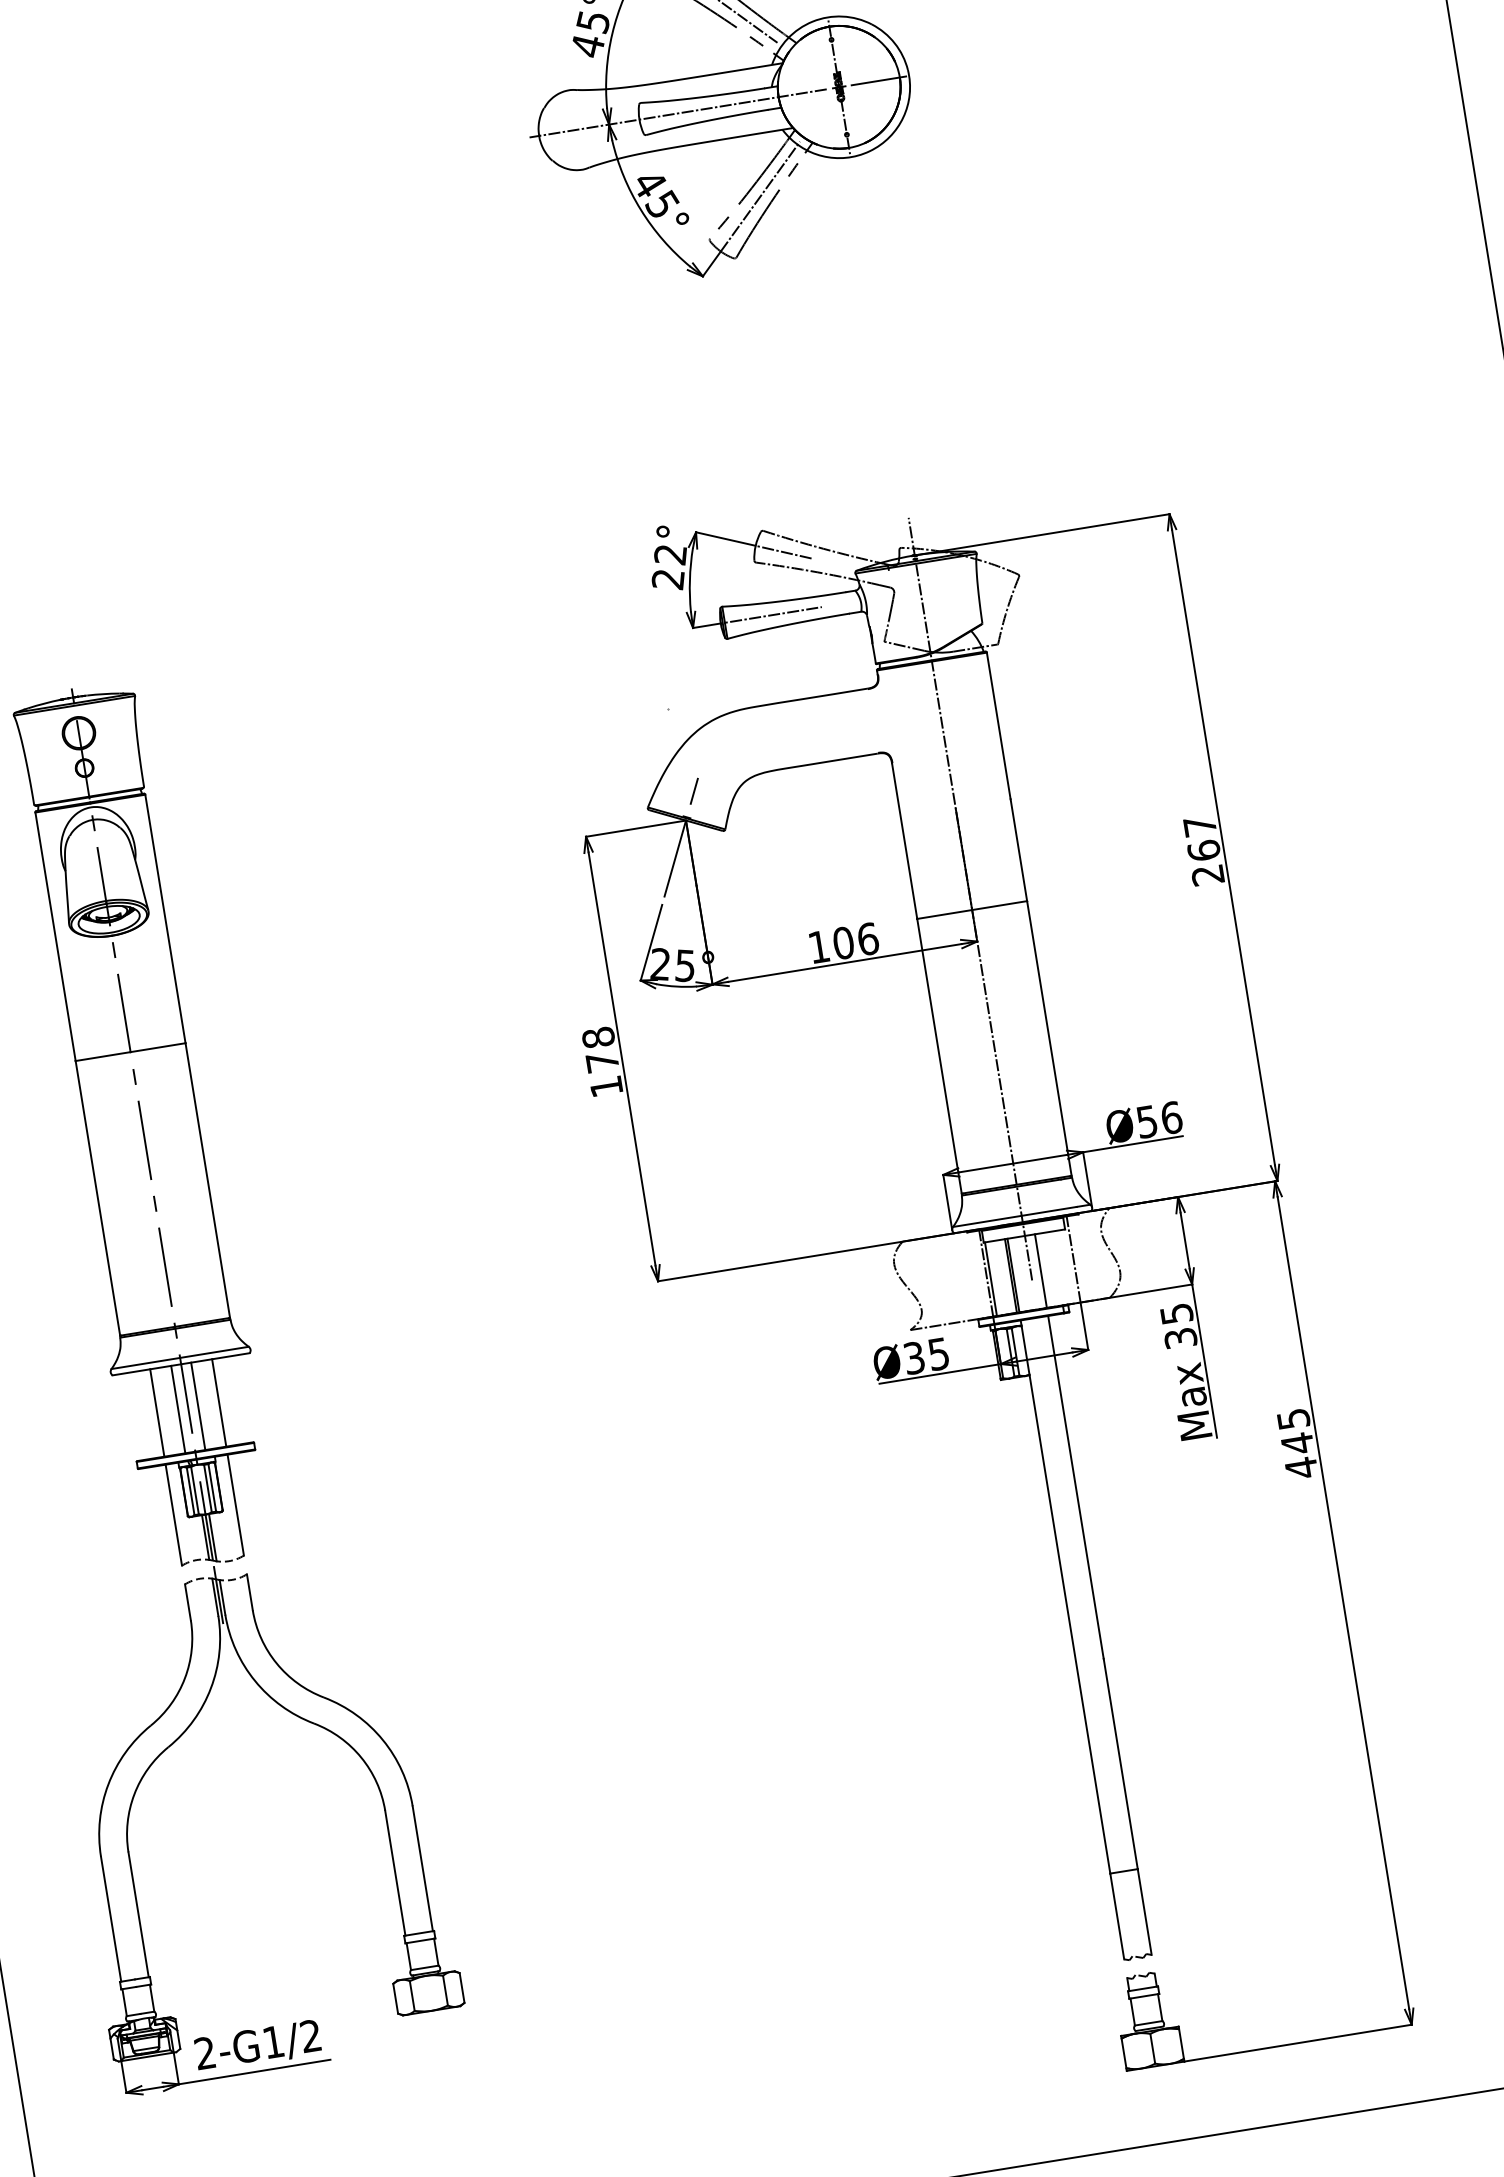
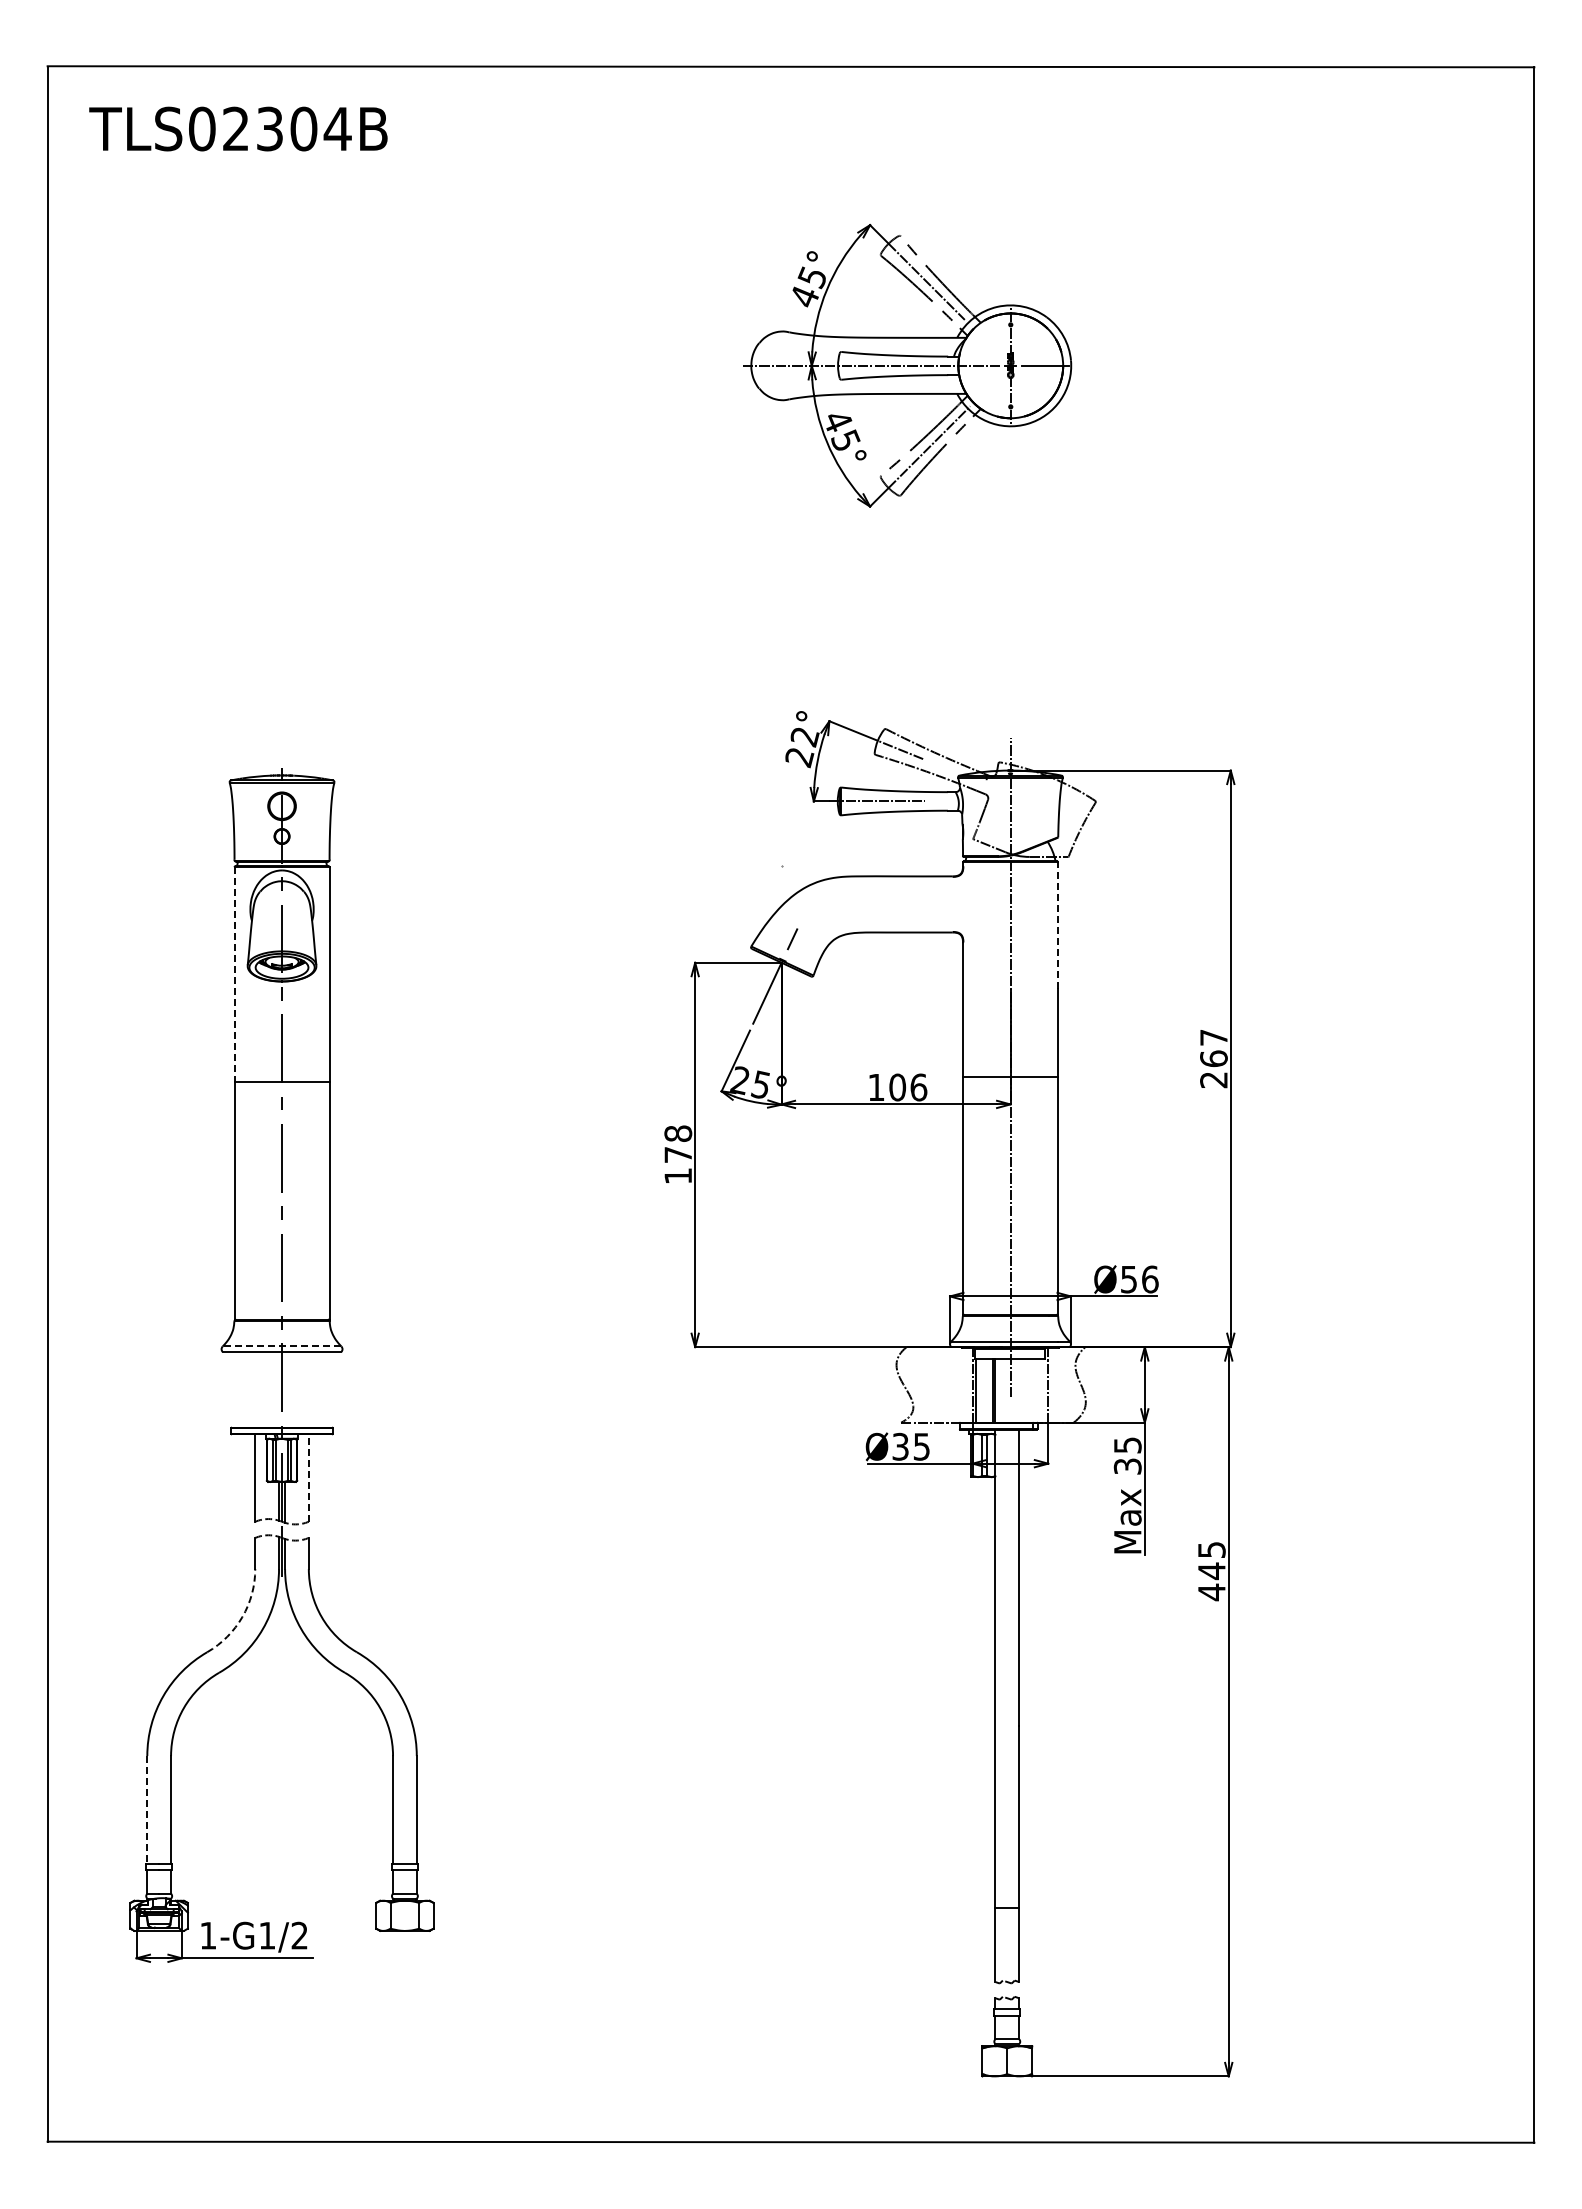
line: (999, 725) -> (1058, 925), solid -> dashed
line: (55, 937) -> (234, 975), solid -> dashed
line: (1041, 1270) -> (1019, 1390), removed
line: (179, 1358) -> (281, 1346), solid -> dashed
line: (218, 1402) -> (308, 1389), removed
line: (197, 1406) -> (290, 1389), removed
line: (178, 1409) -> (273, 1389), removed
line: (157, 1412) -> (255, 1389), removed
line: (235, 1505) -> (308, 1478), solid -> dashed
arc: (185, 1678) -> (242, 1617), solid -> dashed
line: (111, 1919) -> (147, 1810), solid -> dashed
text: (204, 2053) -> (207, 1935), 2-G1/2 -> 1-G1/2

